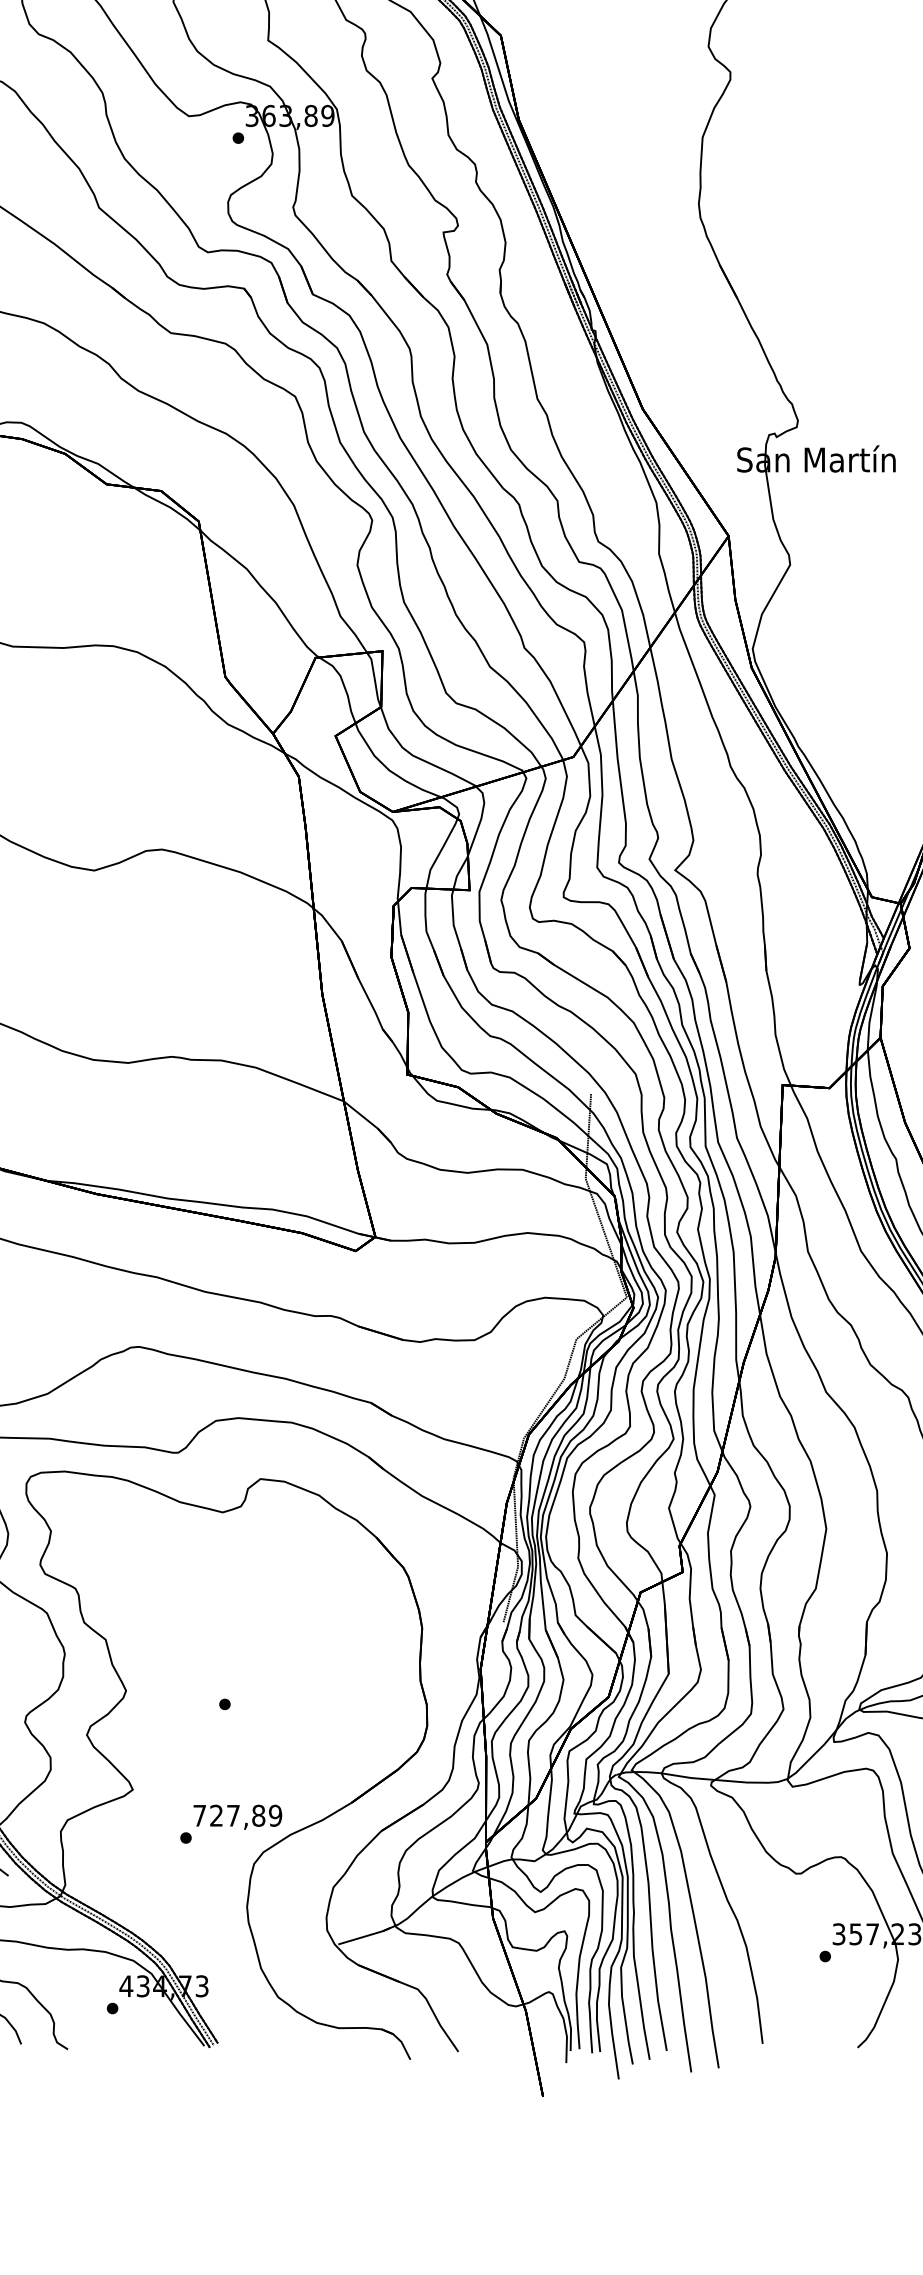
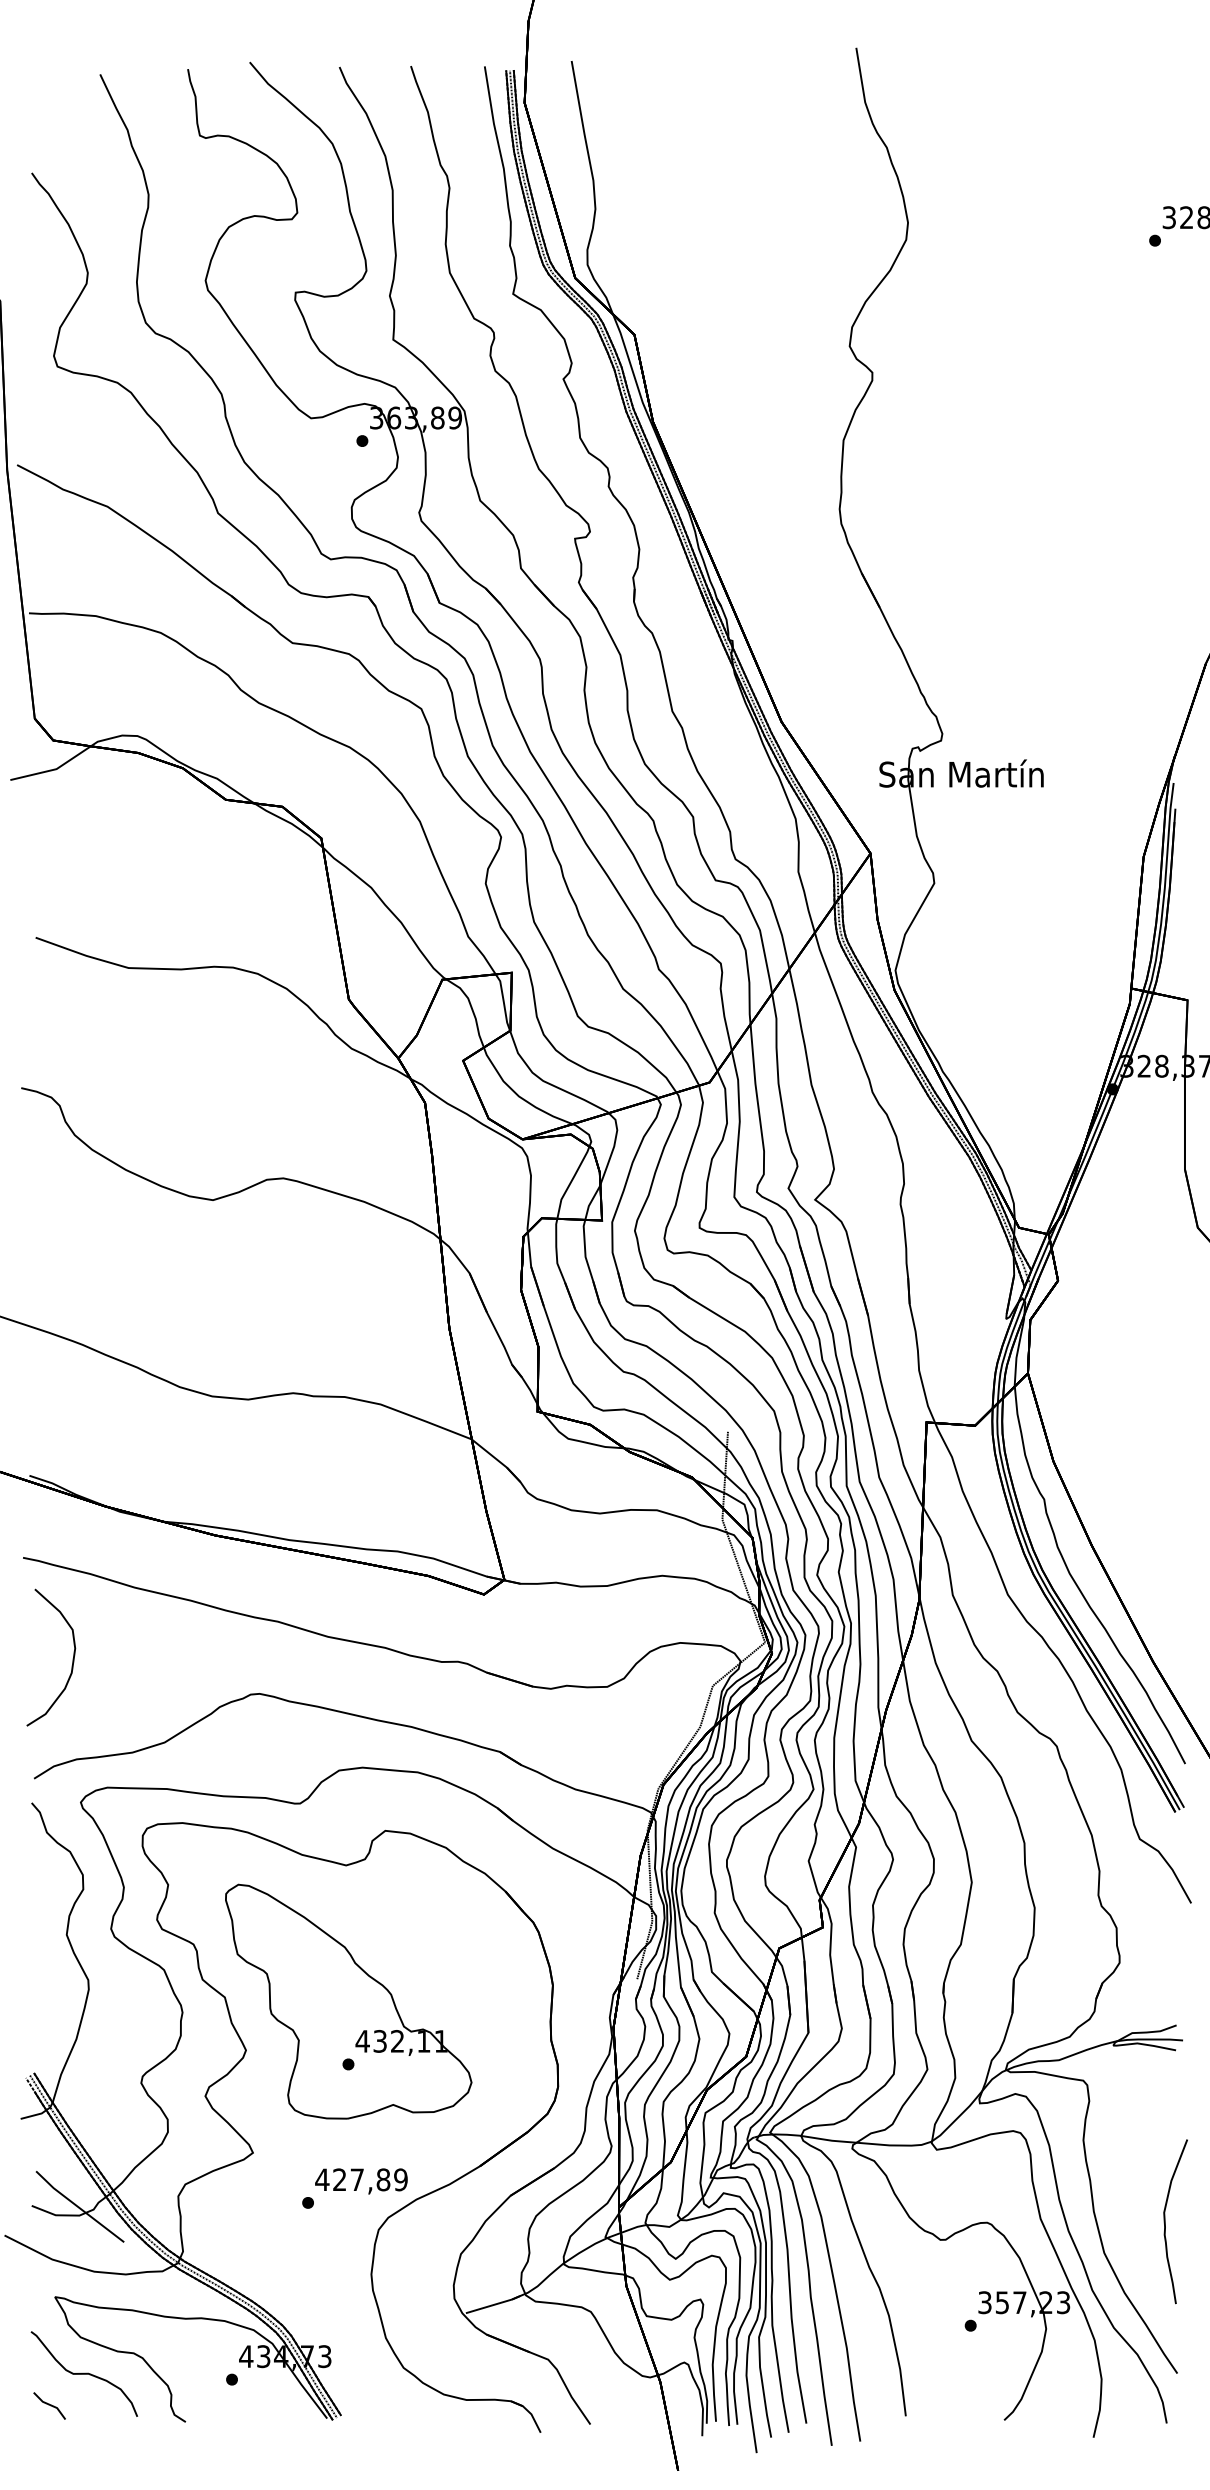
part: (224, 1643) -> (348, 2001), added
text: (199, 1815) -> (322, 2179), 727,89 -> 427,89

